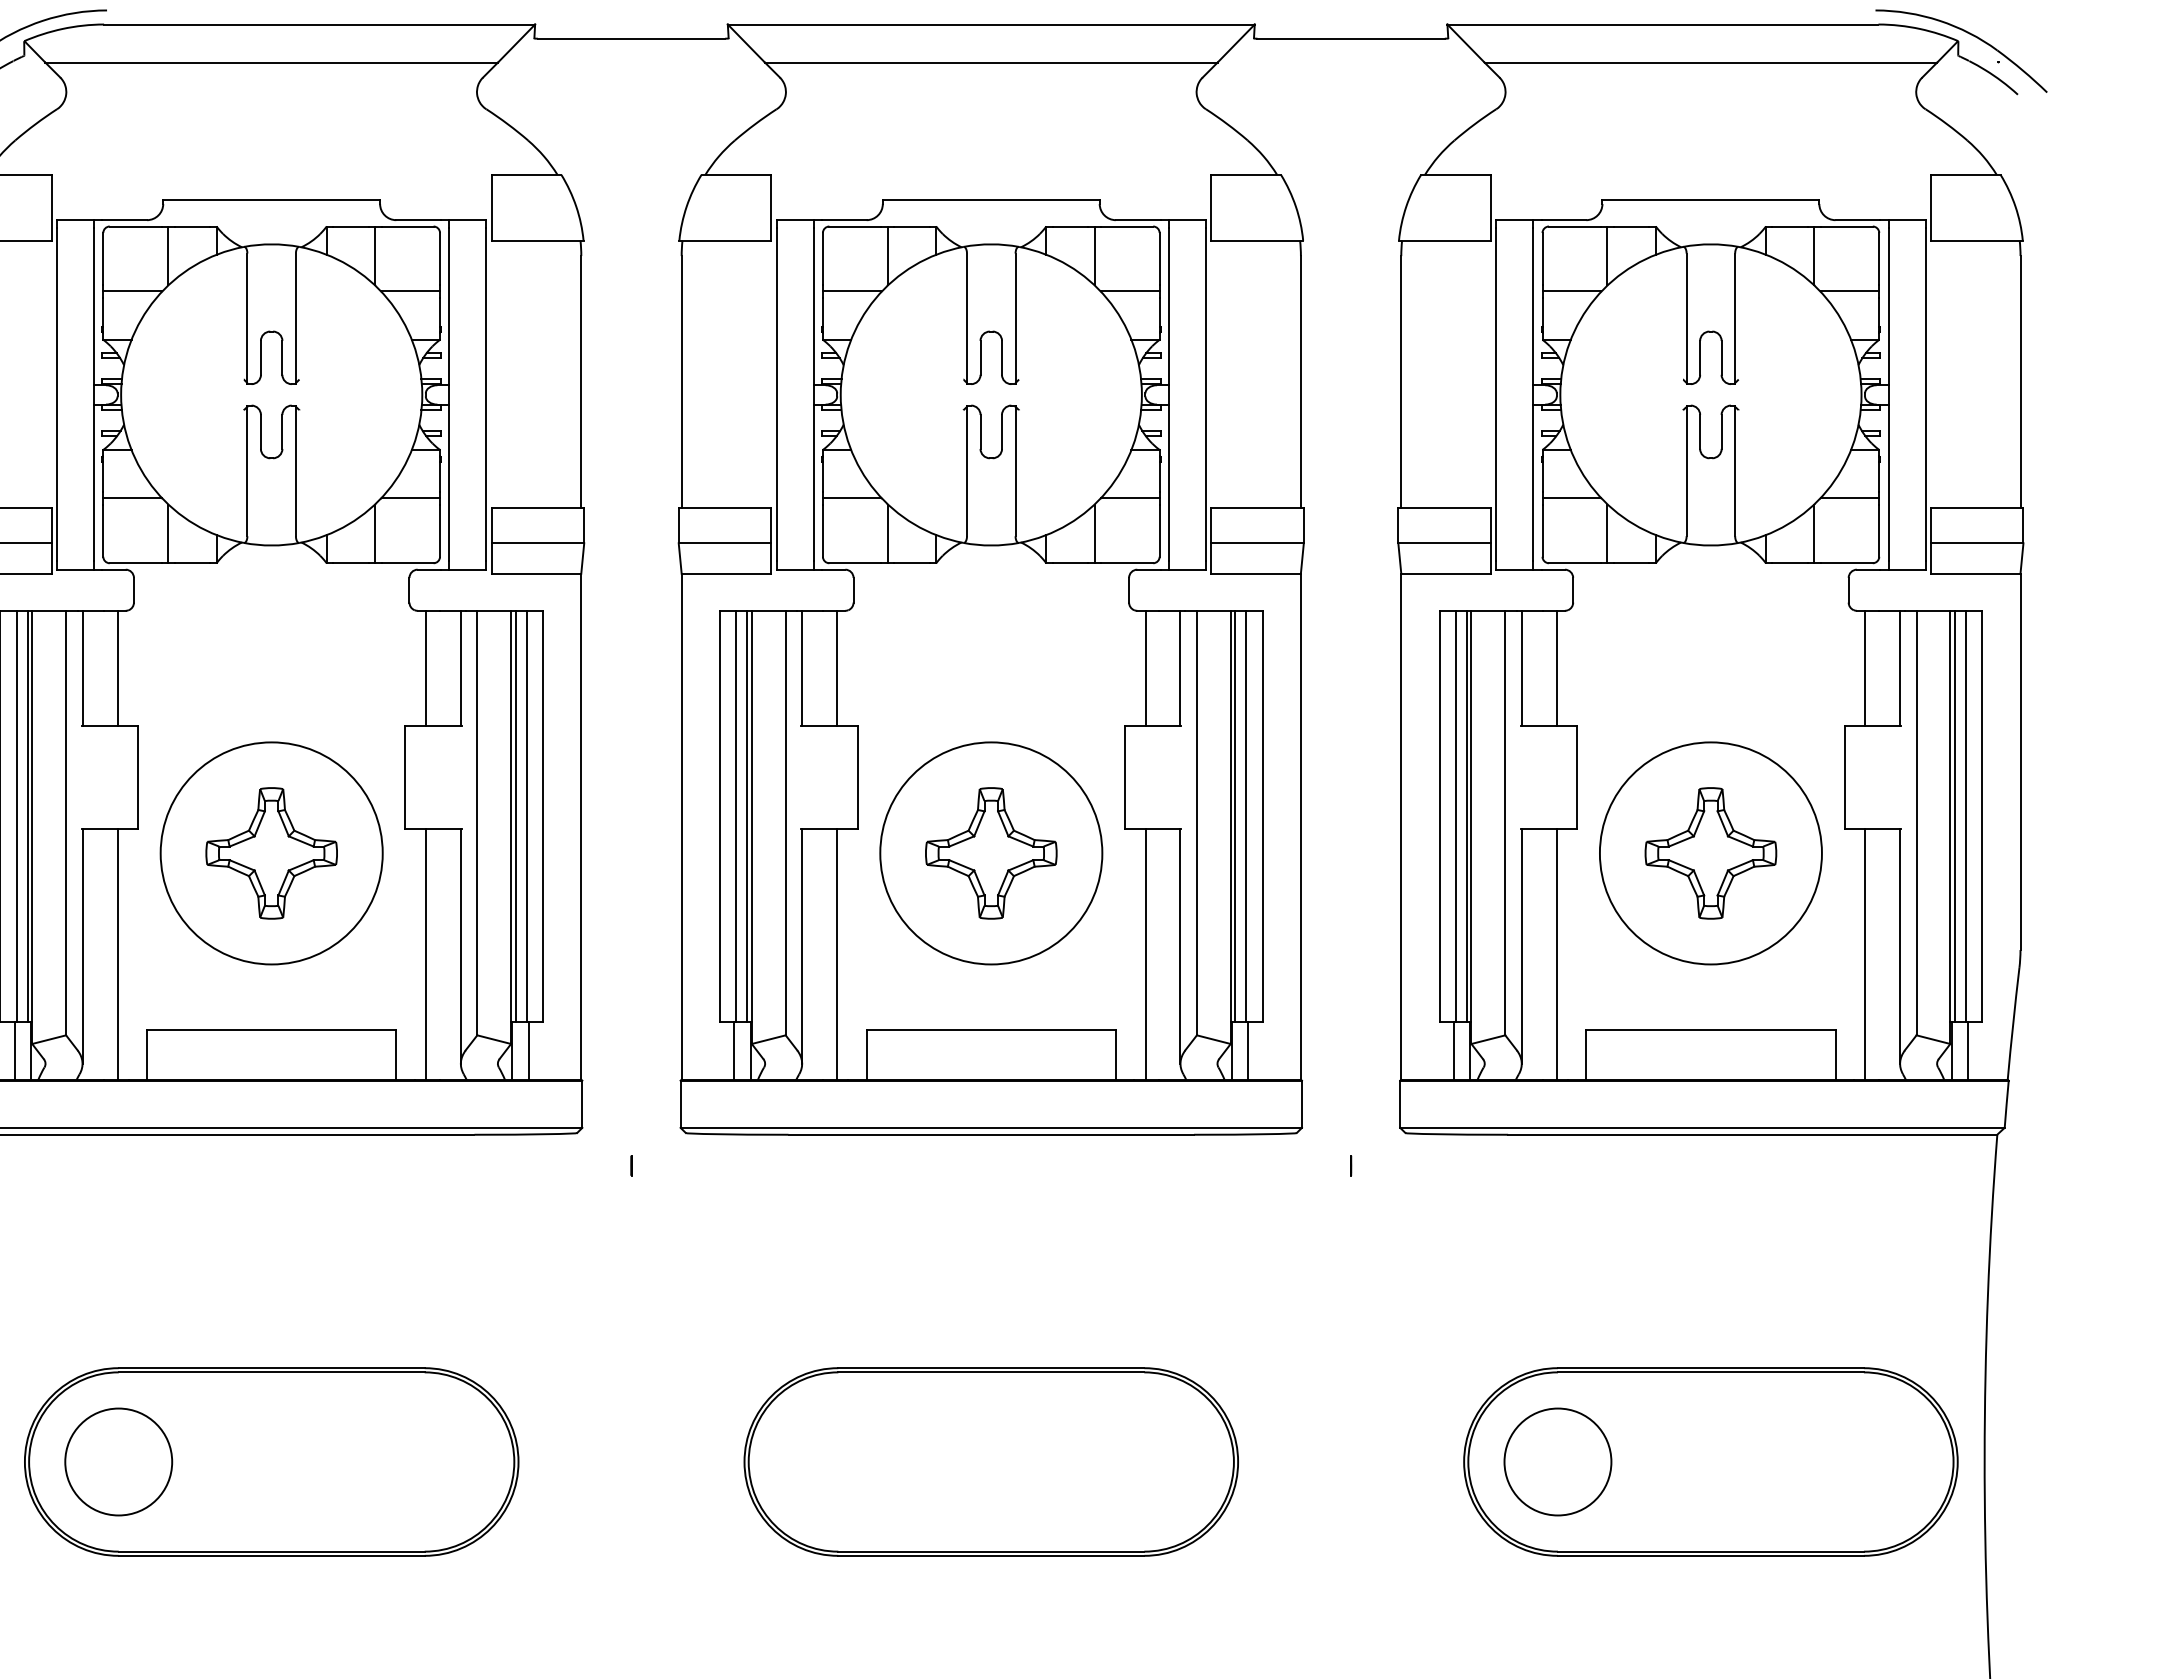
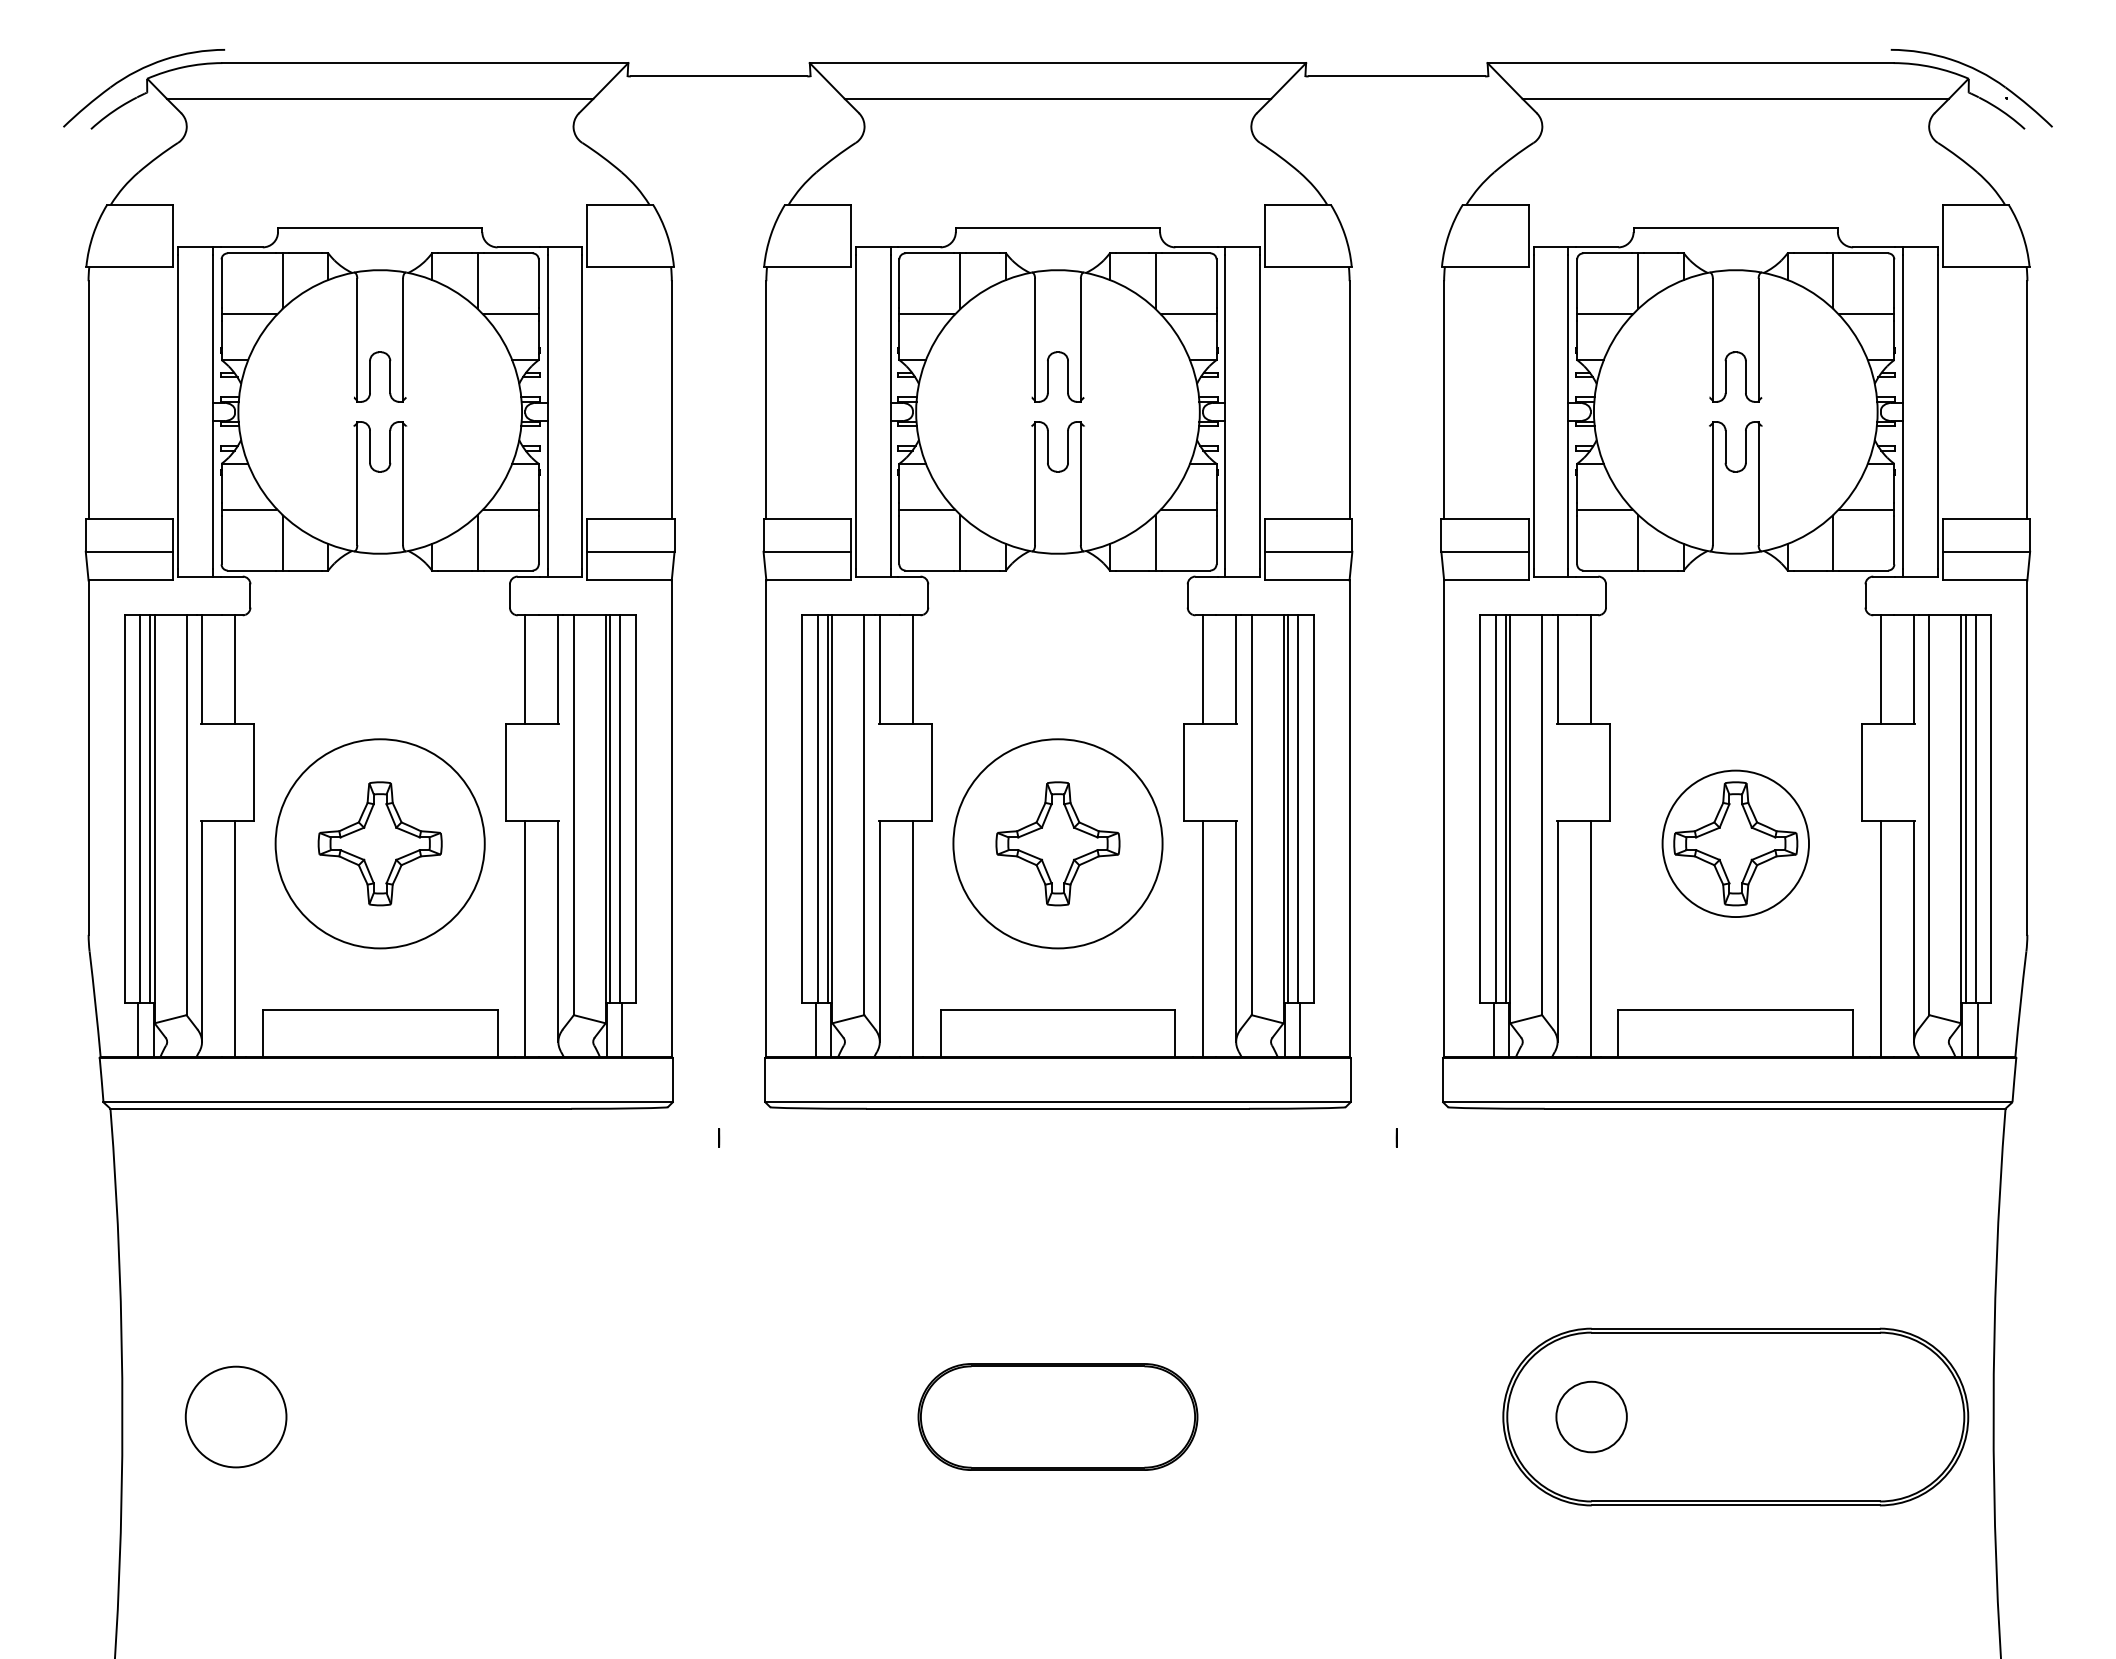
circle: (1710, 853) -> (1735, 843), size x0.7
part: (270, 1461) -> (379, 1416), removed
part: (990, 1461) -> (1057, 1416), size x0.6
circle: (1557, 1461) -> (1591, 1416), size x0.7

